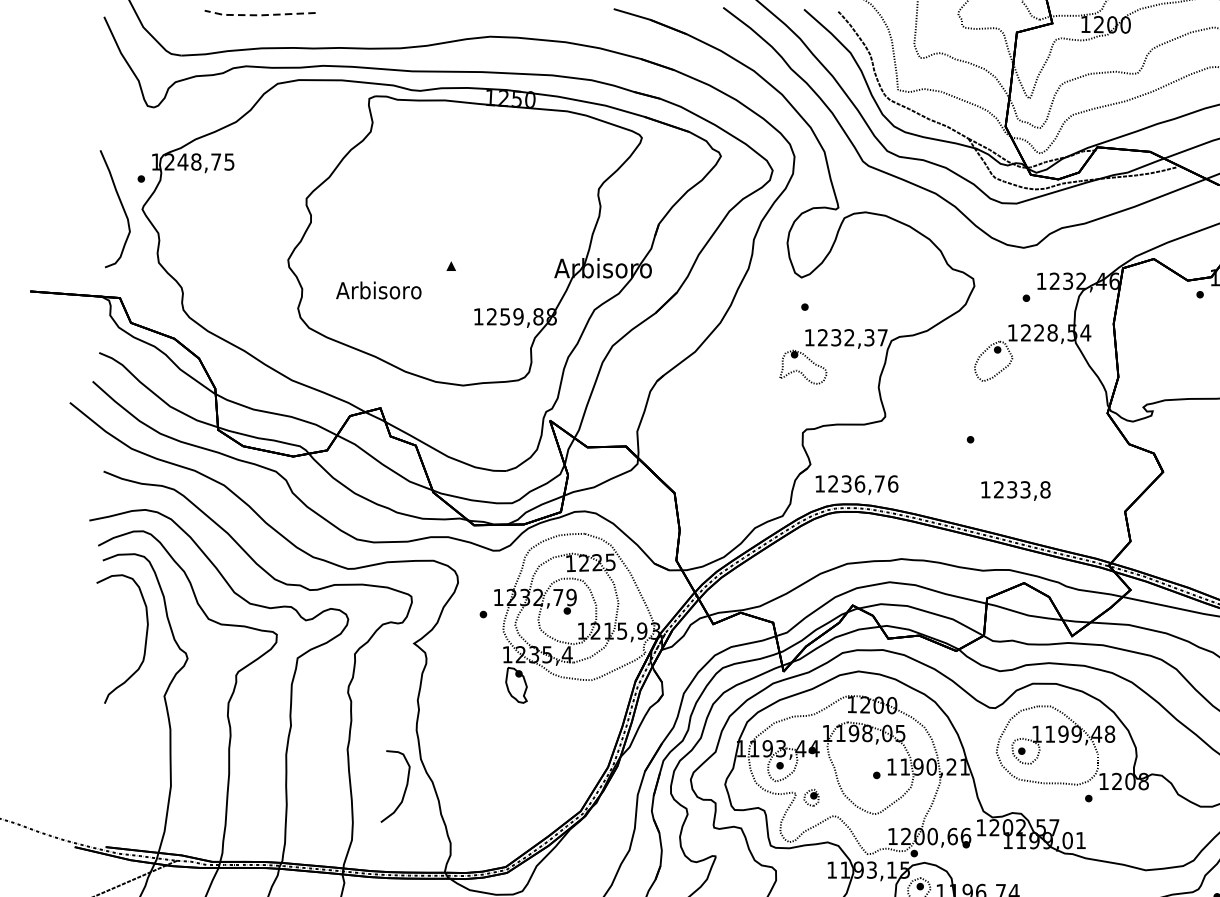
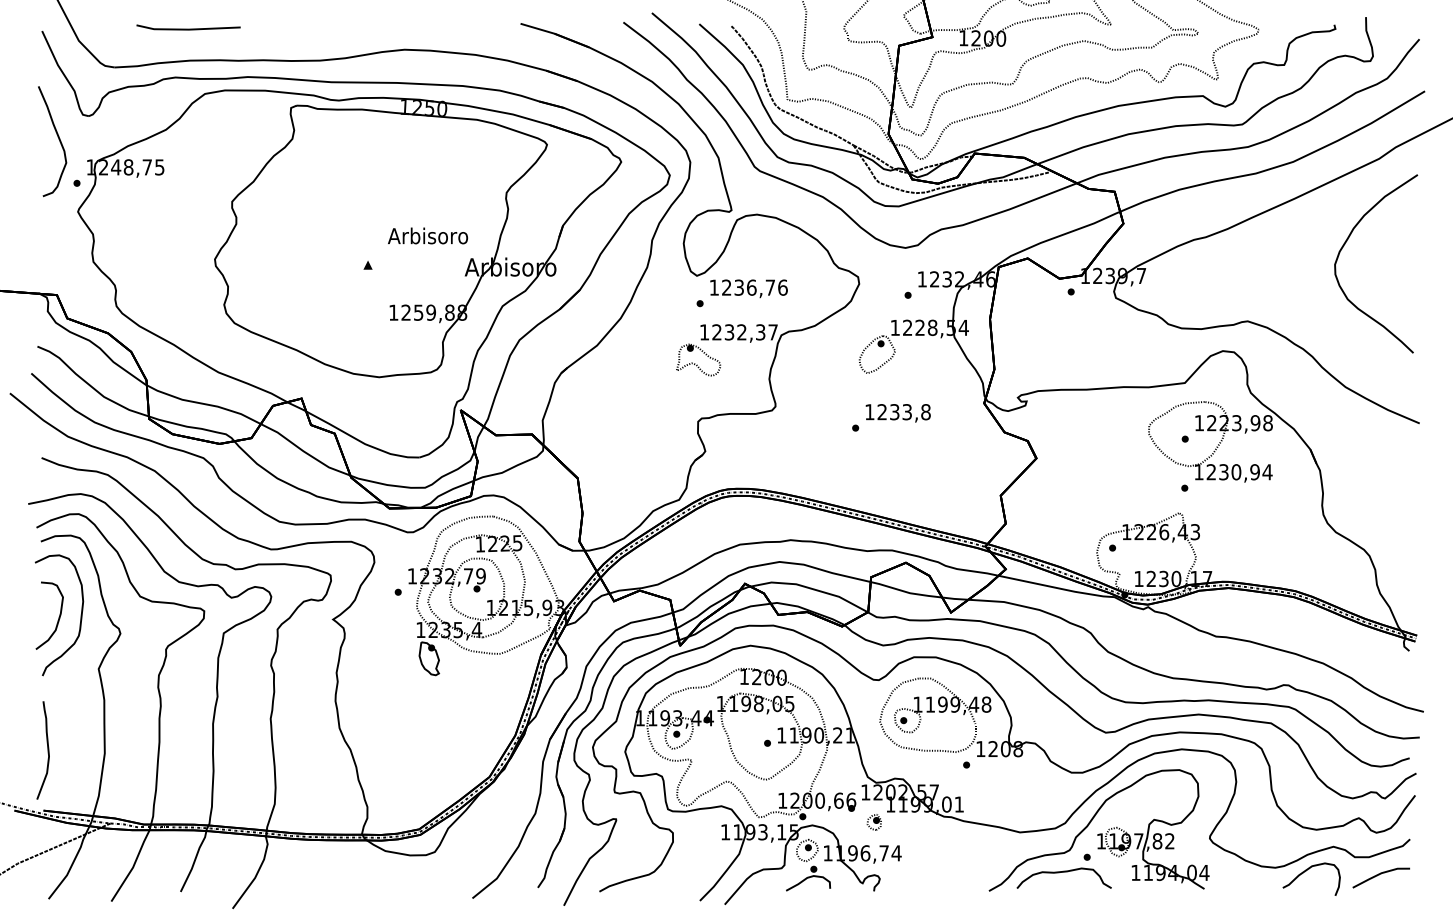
line: (259, 15) -> (187, 29), dashed -> solid
curve: (121, 206) -> (58, 139), moved
text: (379, 289) -> (428, 235), moved
text: (856, 484) -> (748, 288), moved
text: (1015, 491) -> (897, 413), moved
curve: (109, 783) -> (47, 750), added
curve: (404, 788) -> (58, 617), moved
part: (810, 797) -> (873, 822), moved

